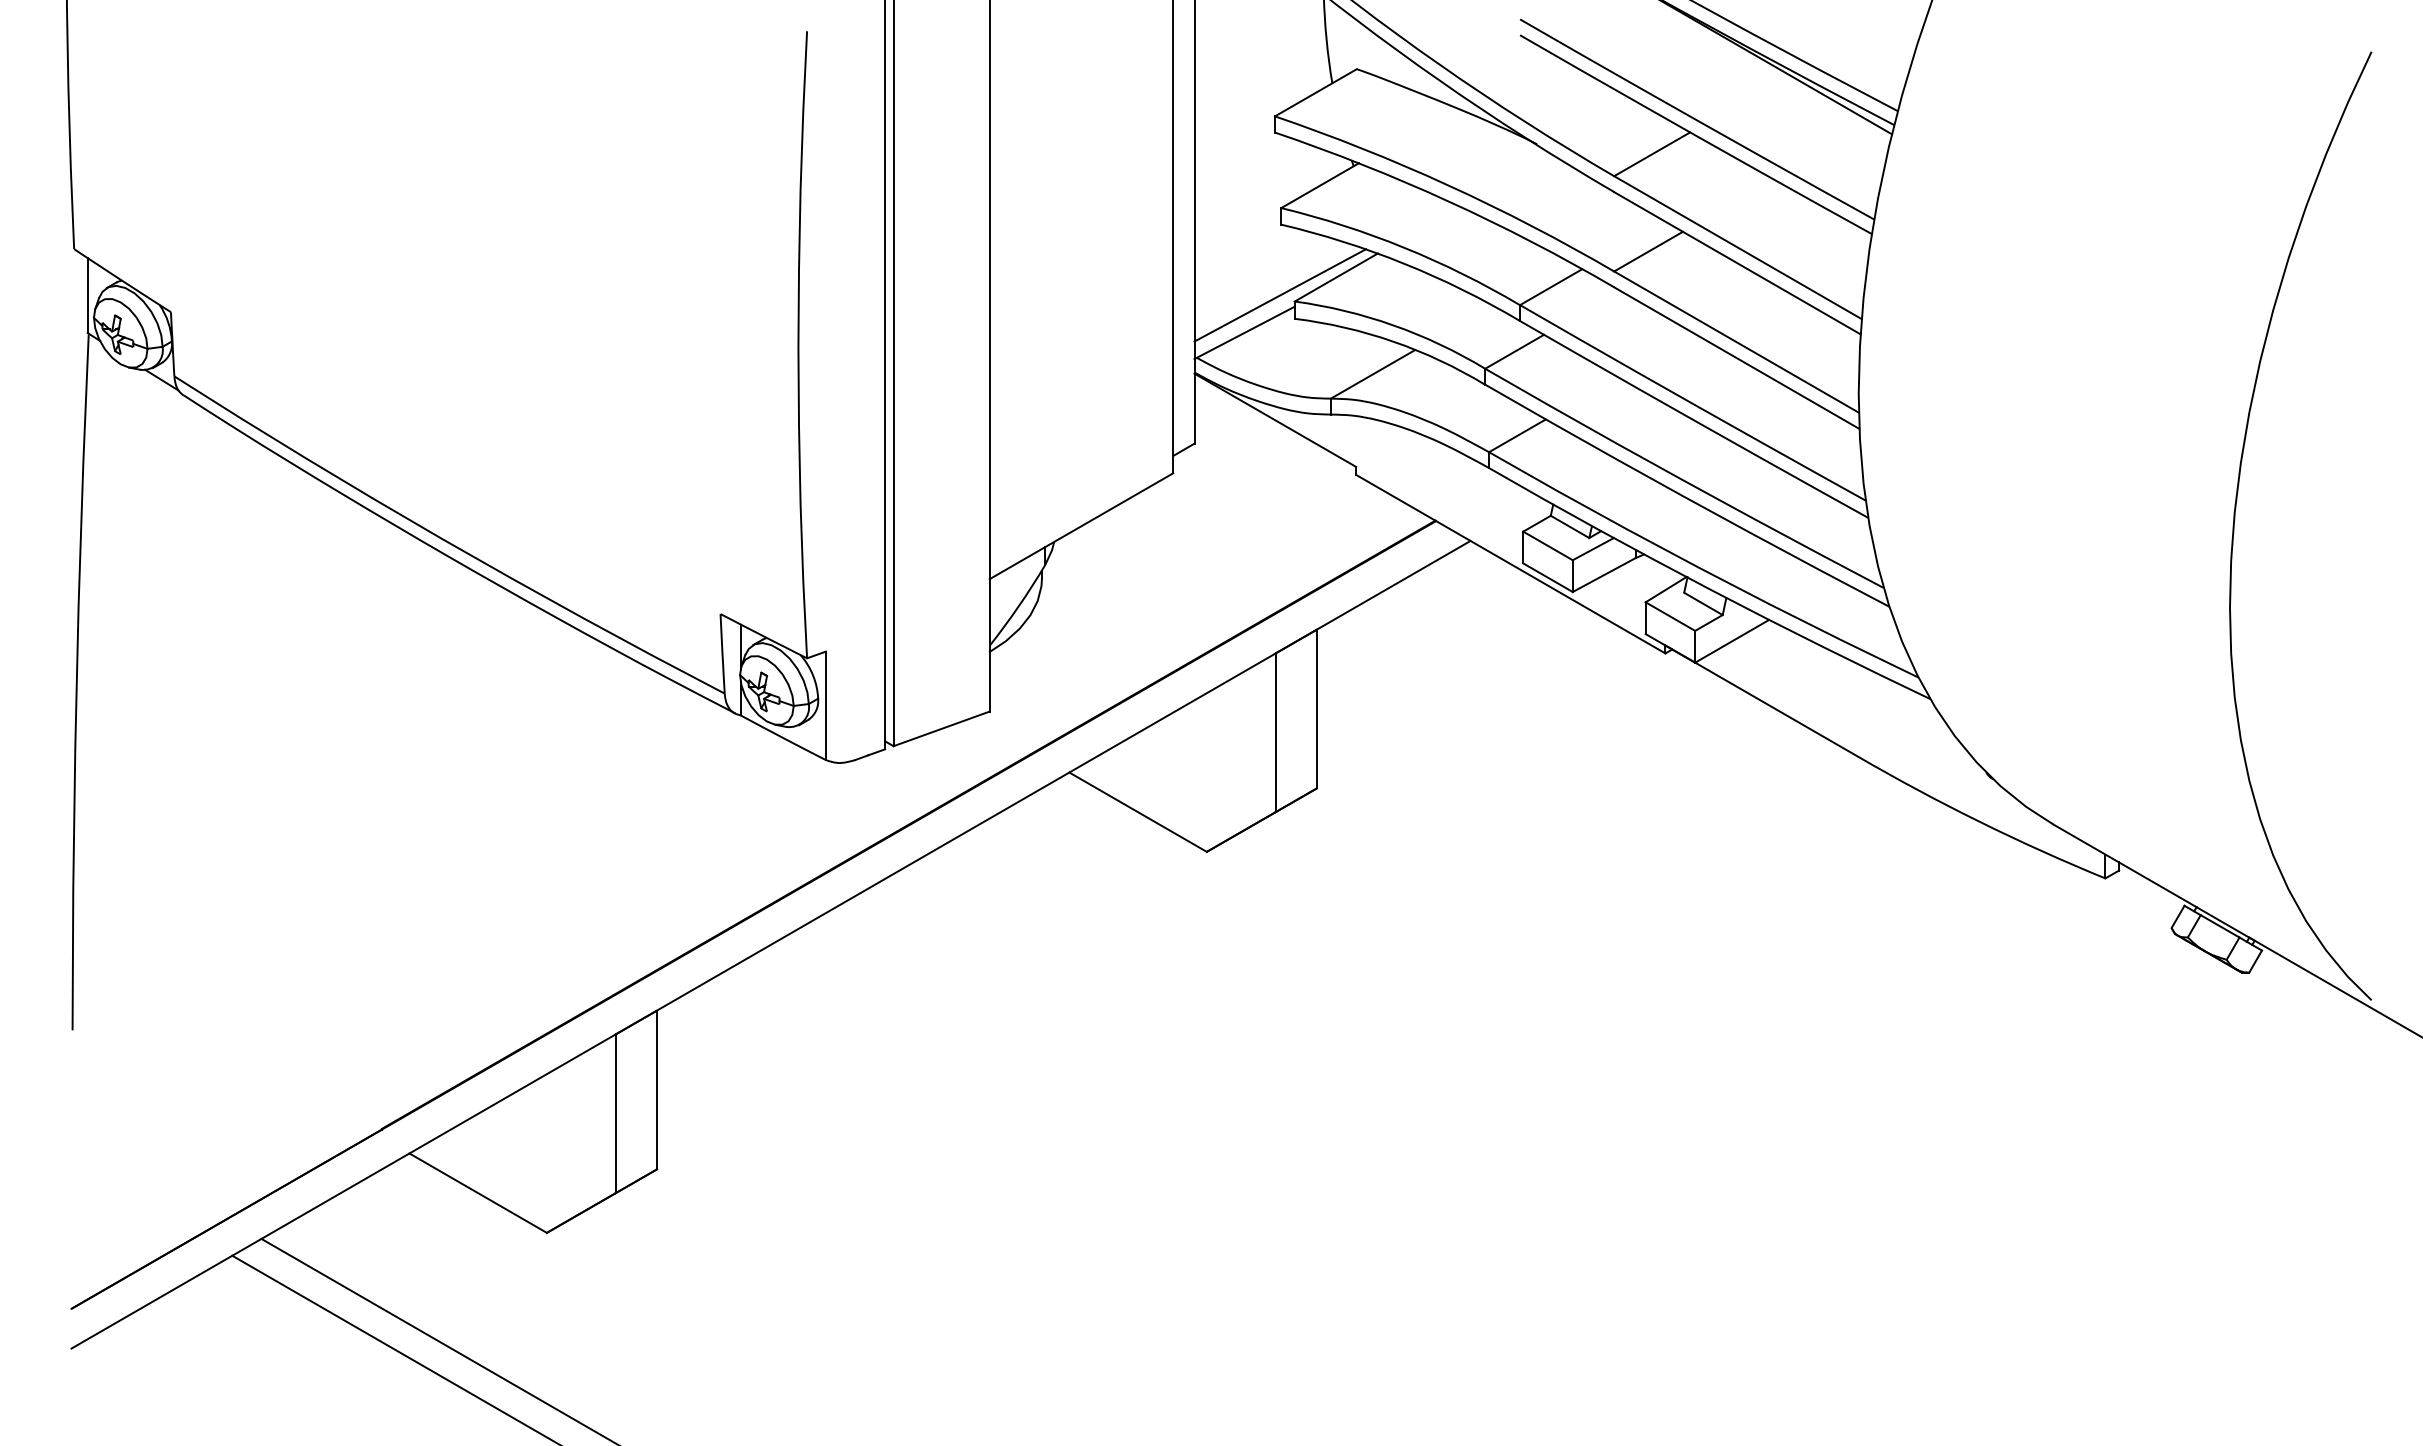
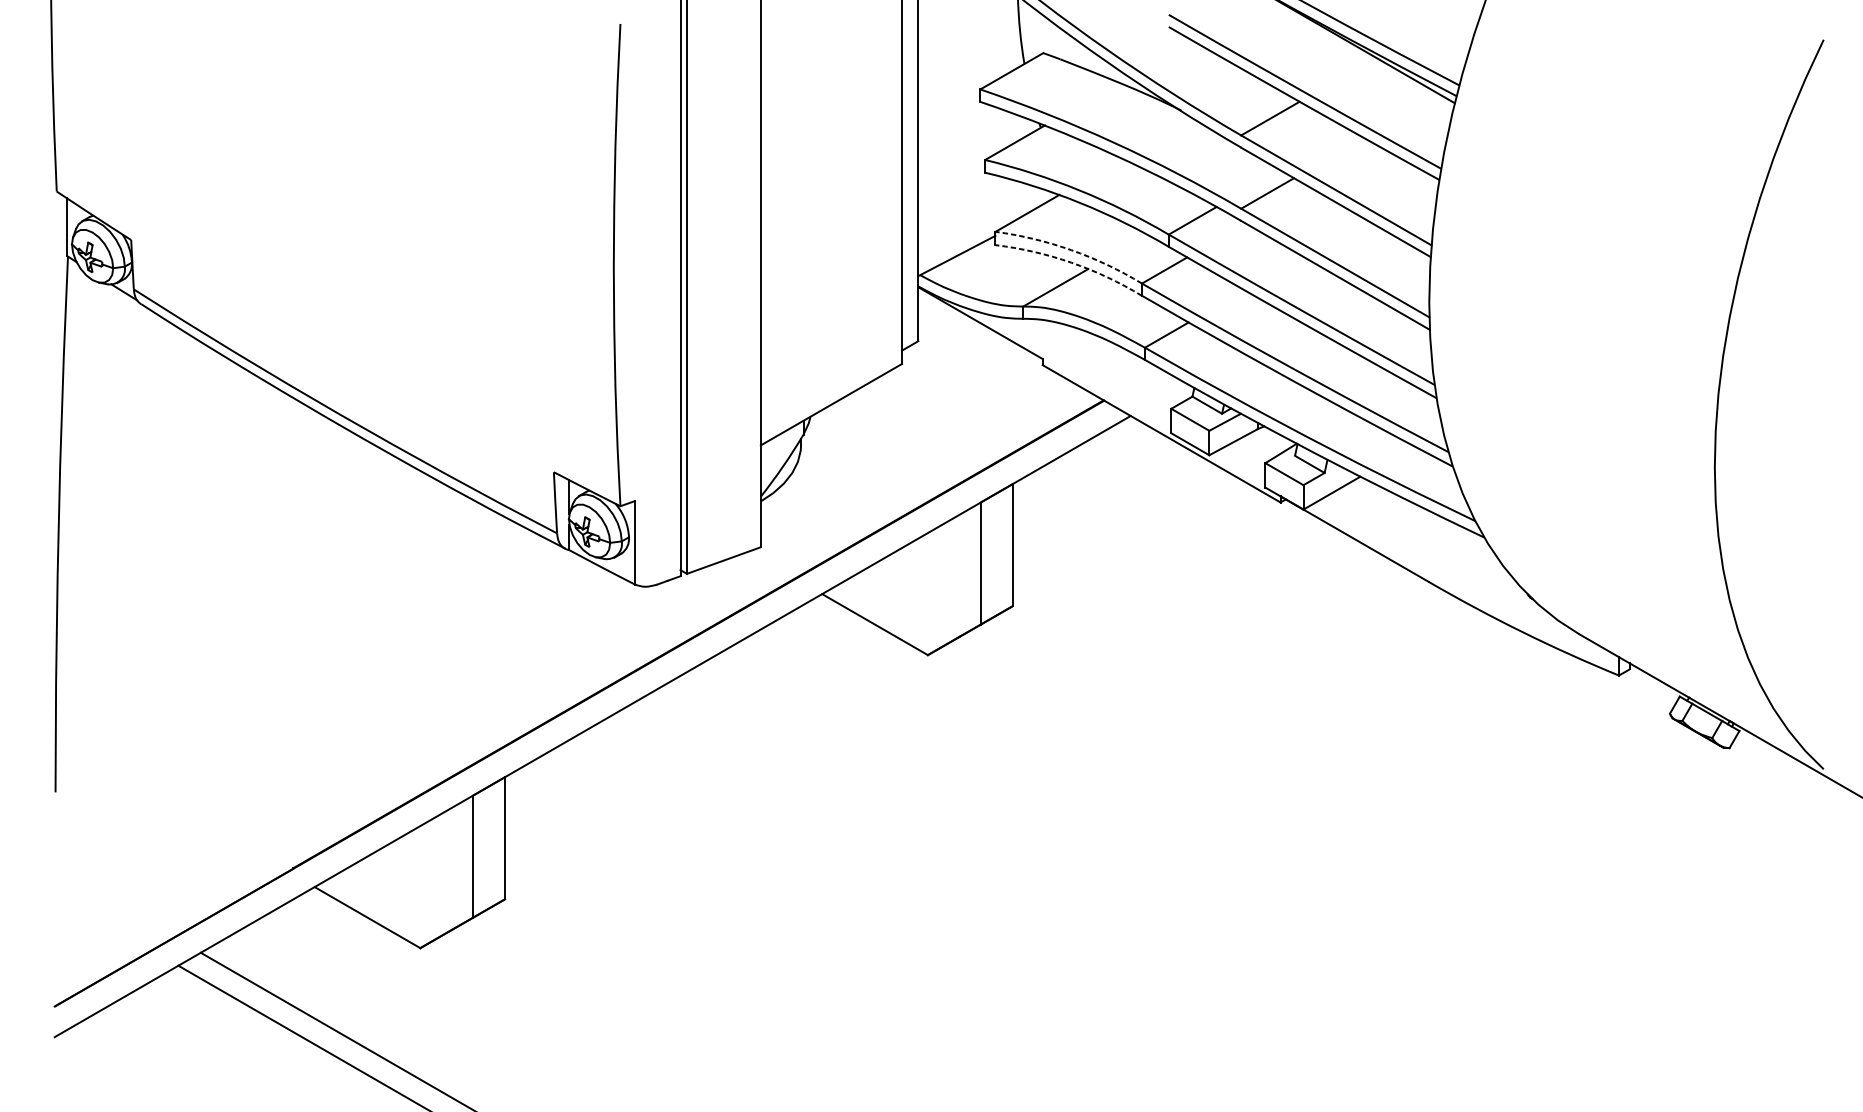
line: (1280, 295) -> (984, 227), removed
arc: (1393, 325) -> (1071, 250), solid -> dashed
arc: (1393, 341) -> (1071, 262), solid -> dashed

